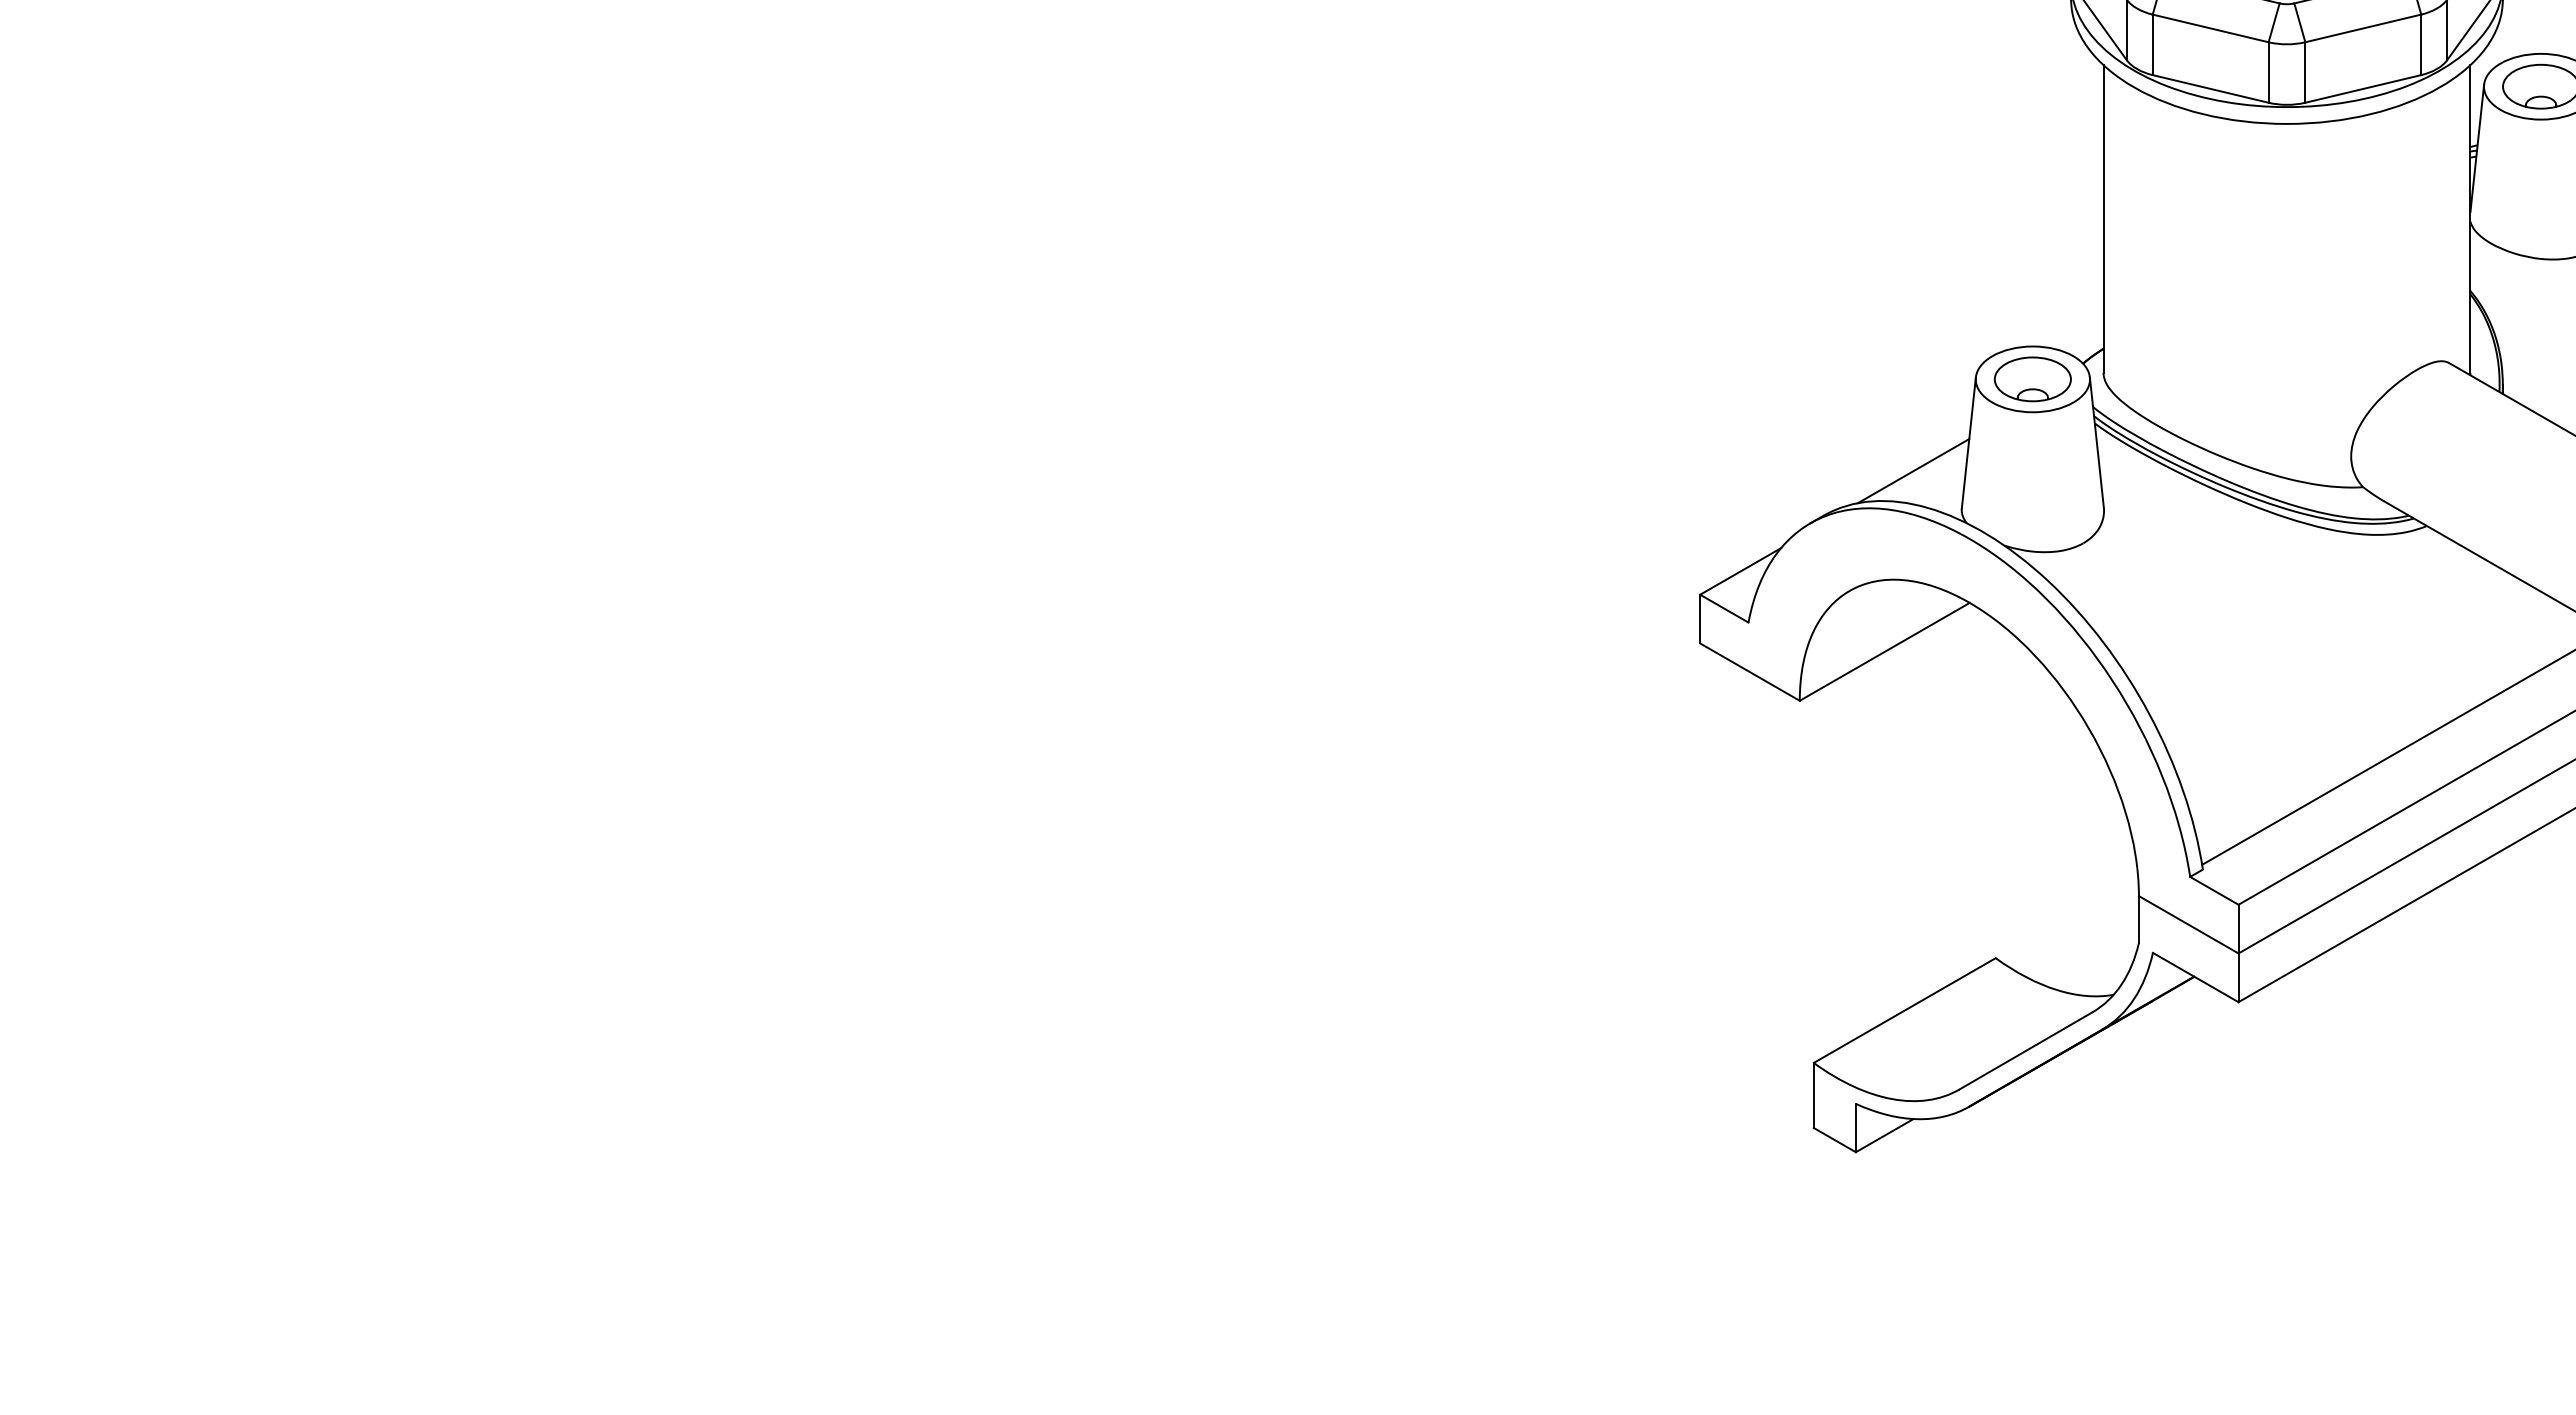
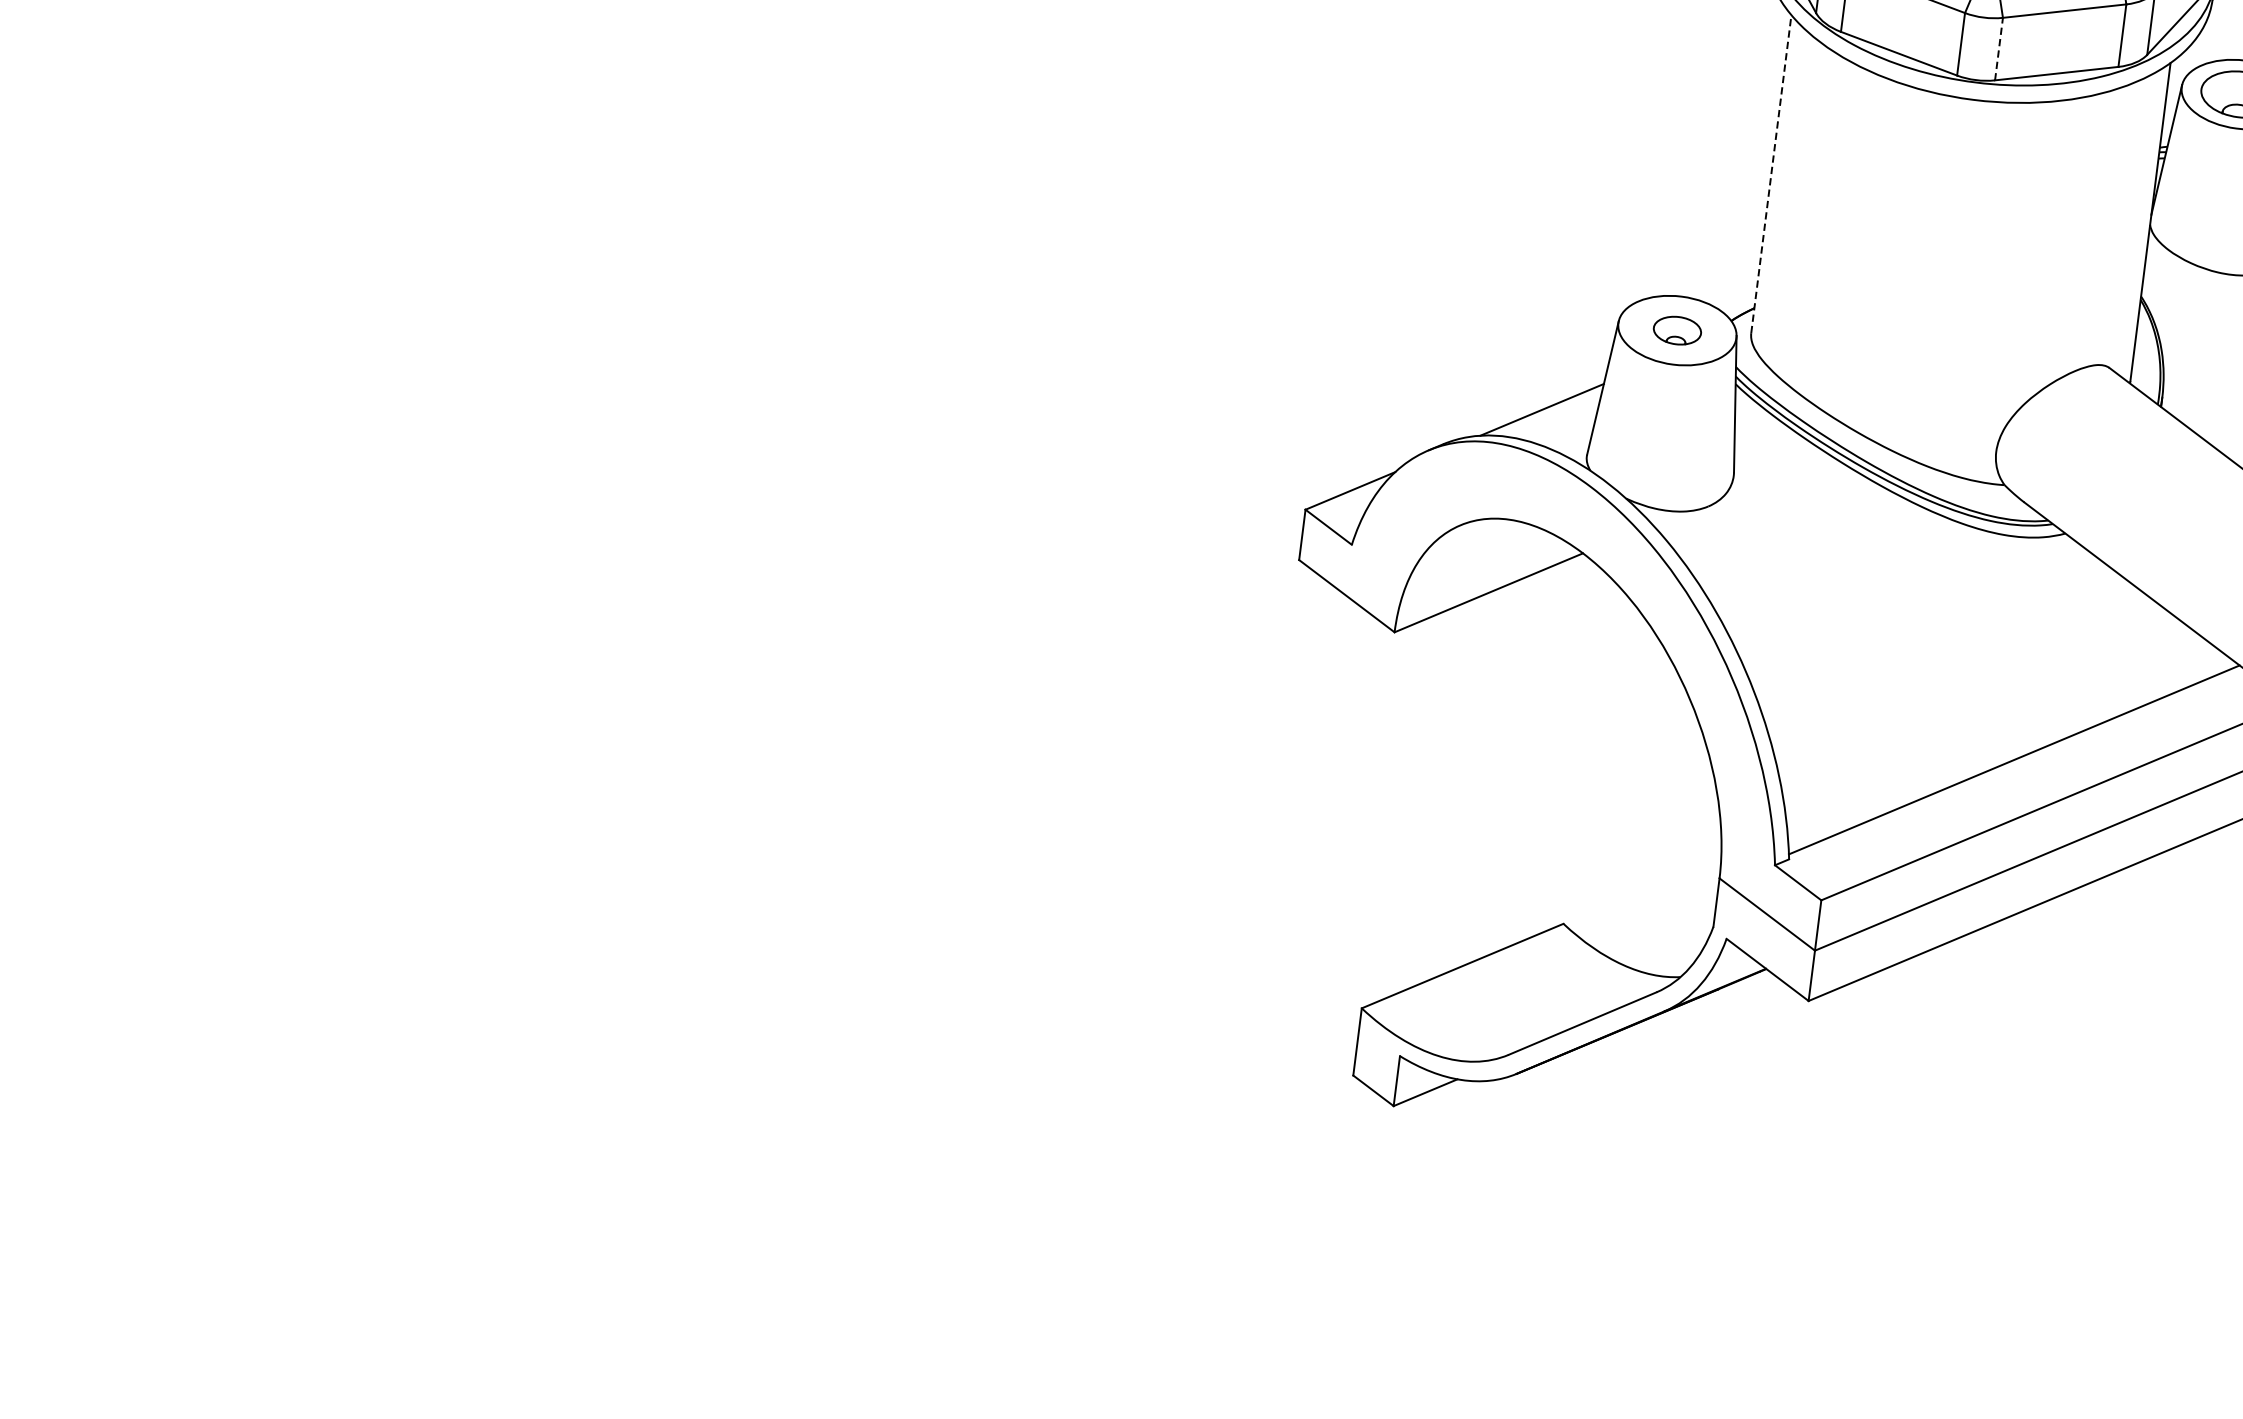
line: (2305, 72) -> (1999, 49), solid -> dashed
line: (2103, 219) -> (1771, 174), solid -> dashed
part: (2032, 379) -> (1677, 330), size x0.6

